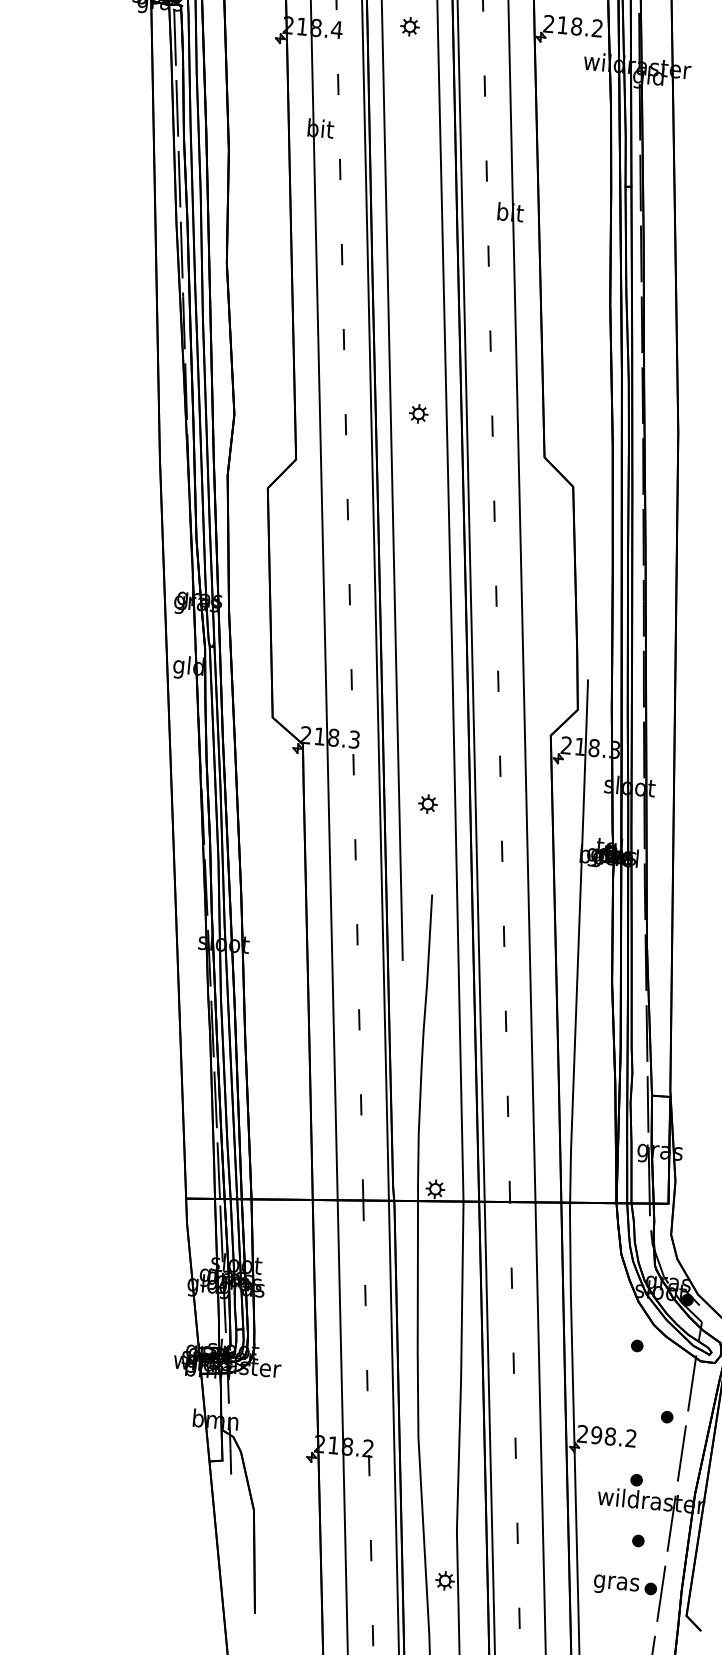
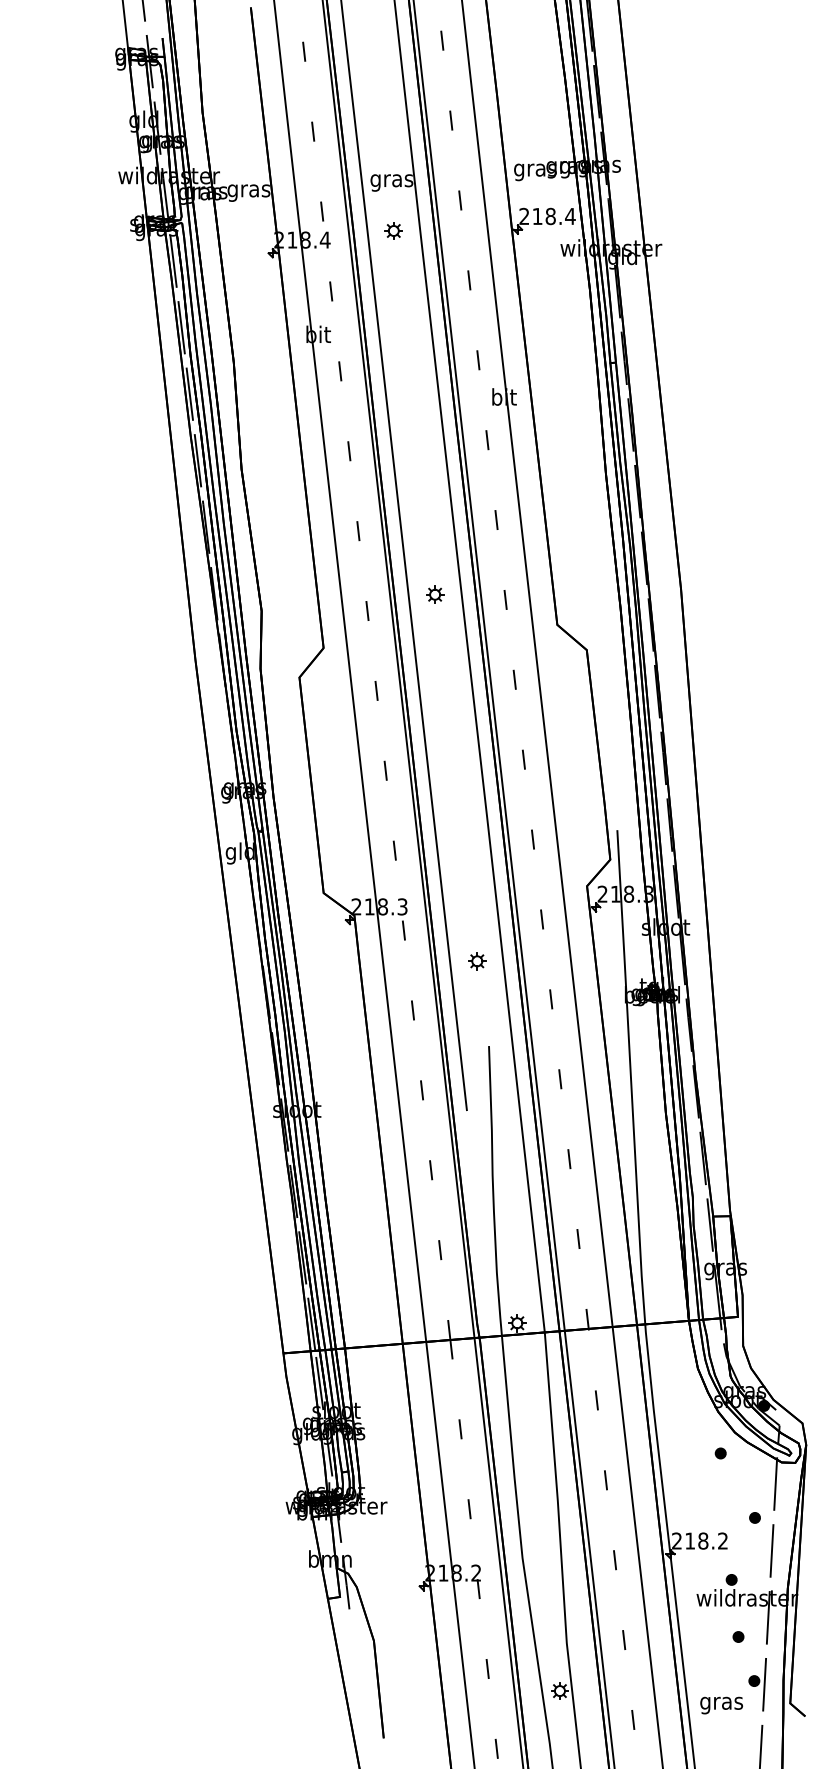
text: (597, 27) -> (570, 215), 218.2 -> 218.4
text: (597, 1434) -> (690, 1540), 298.2 -> 218.2
text: (616, 1585) -> (721, 1705), moved

